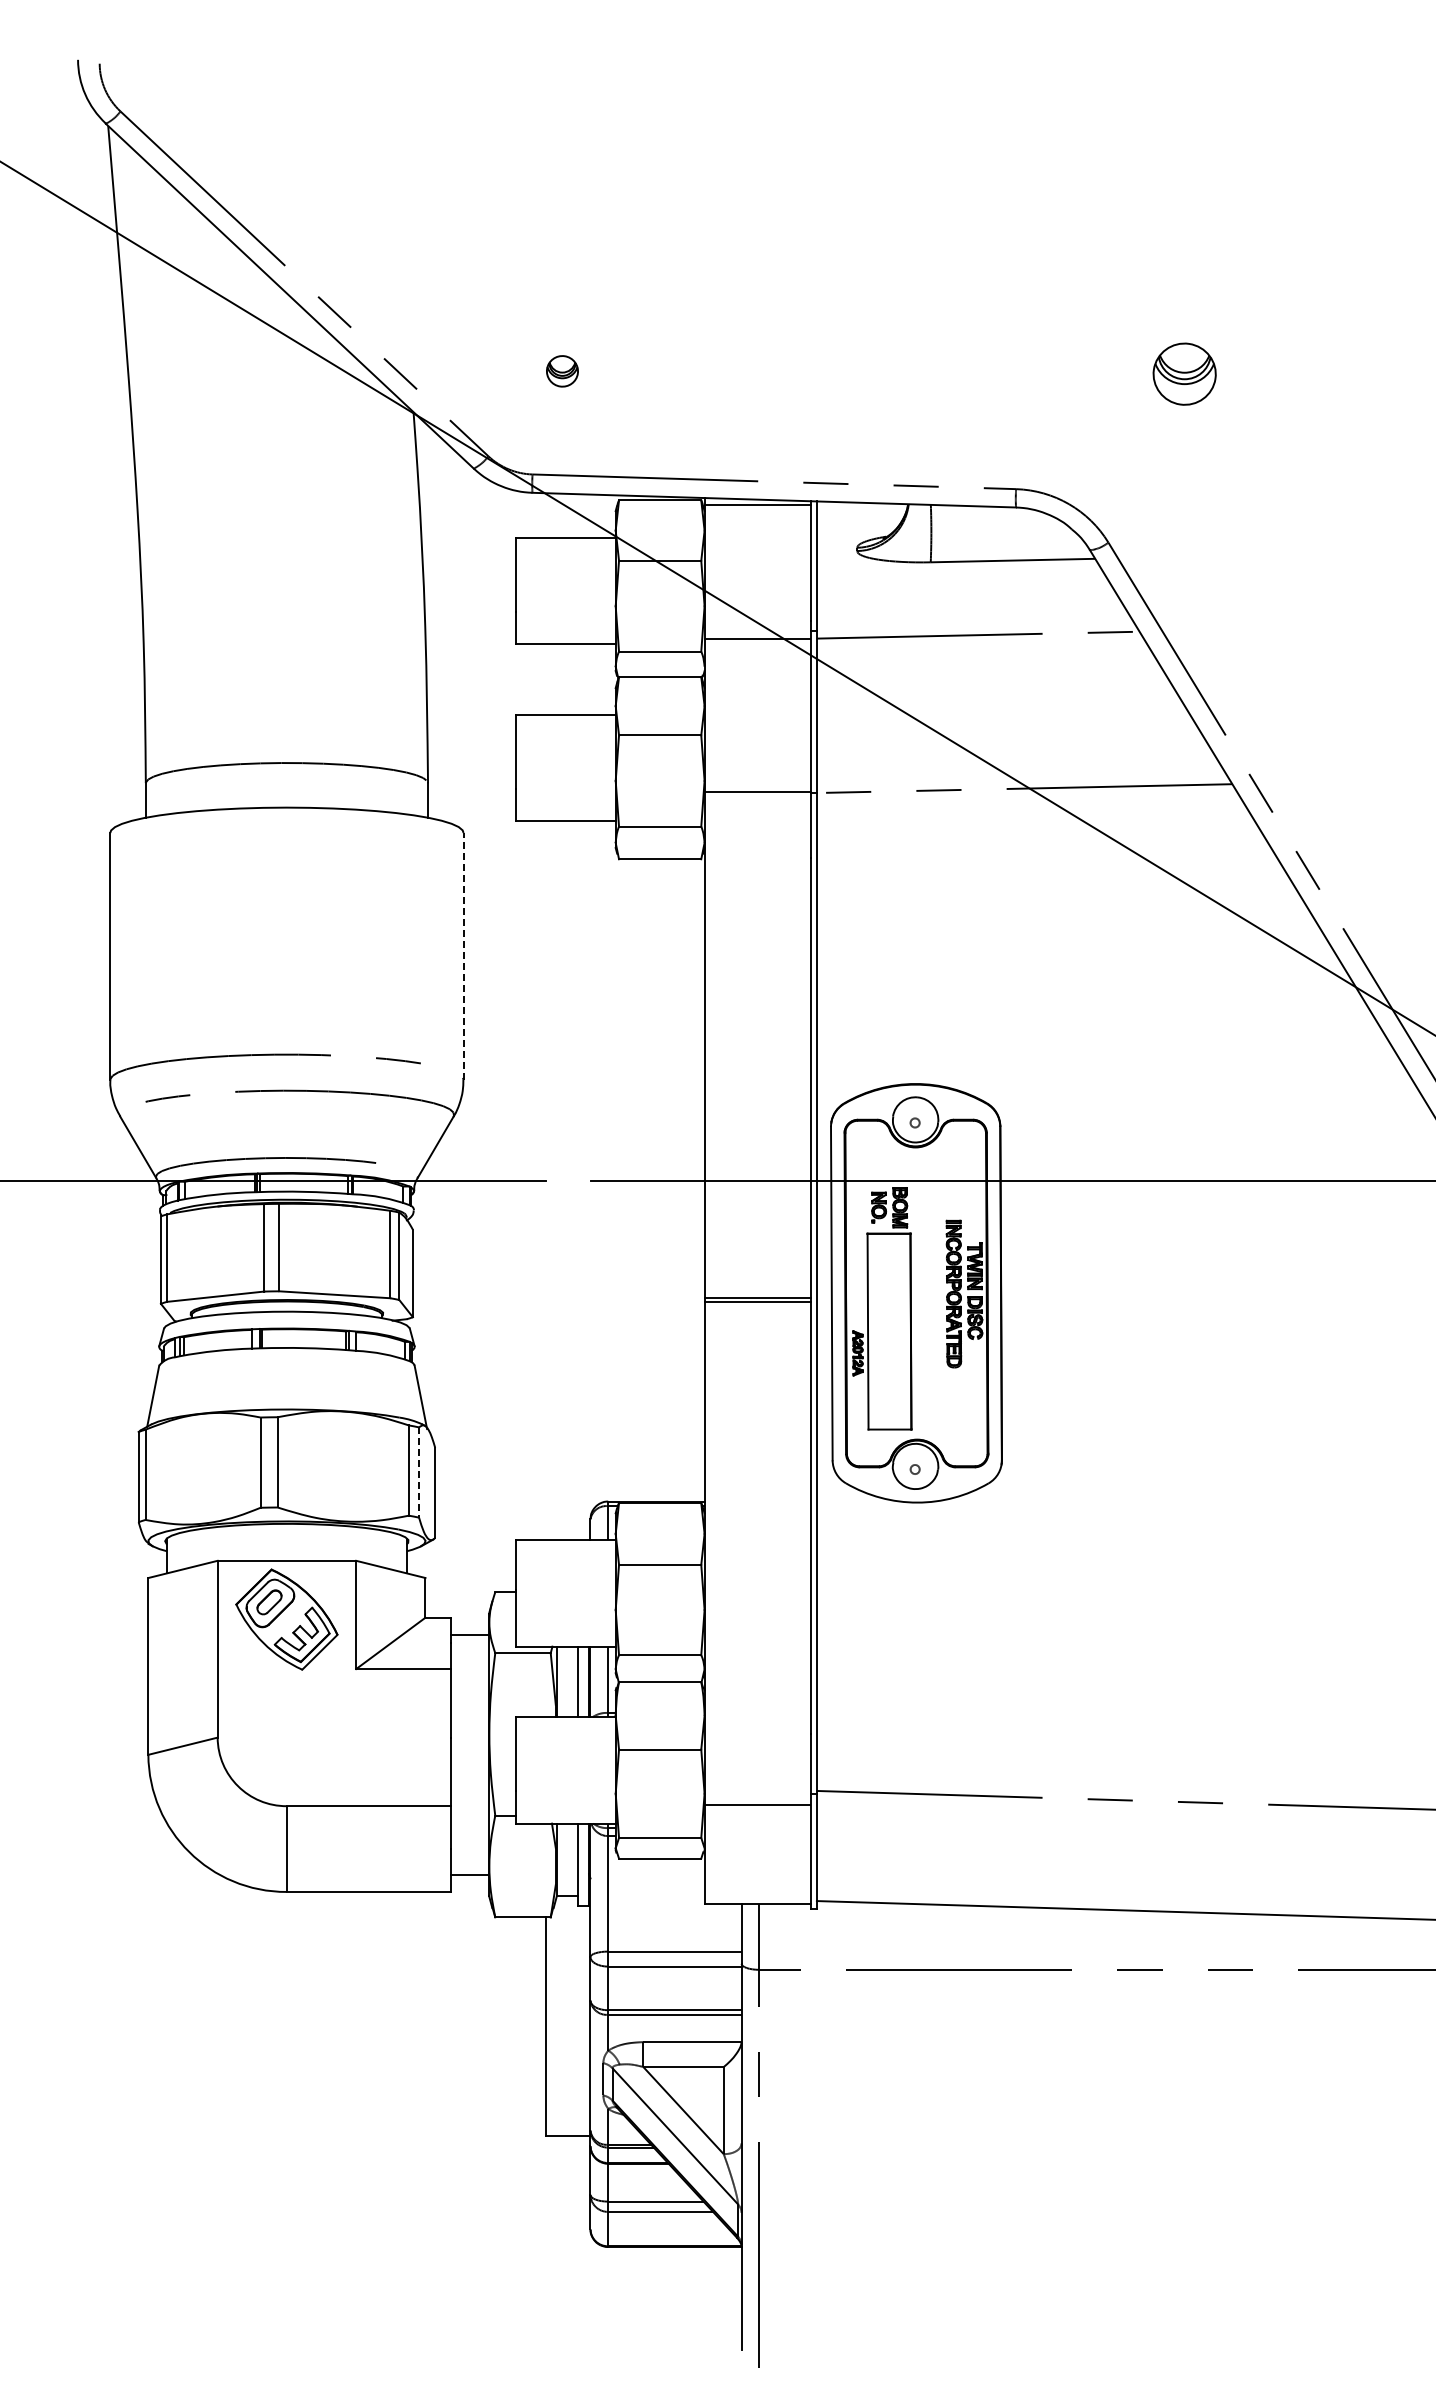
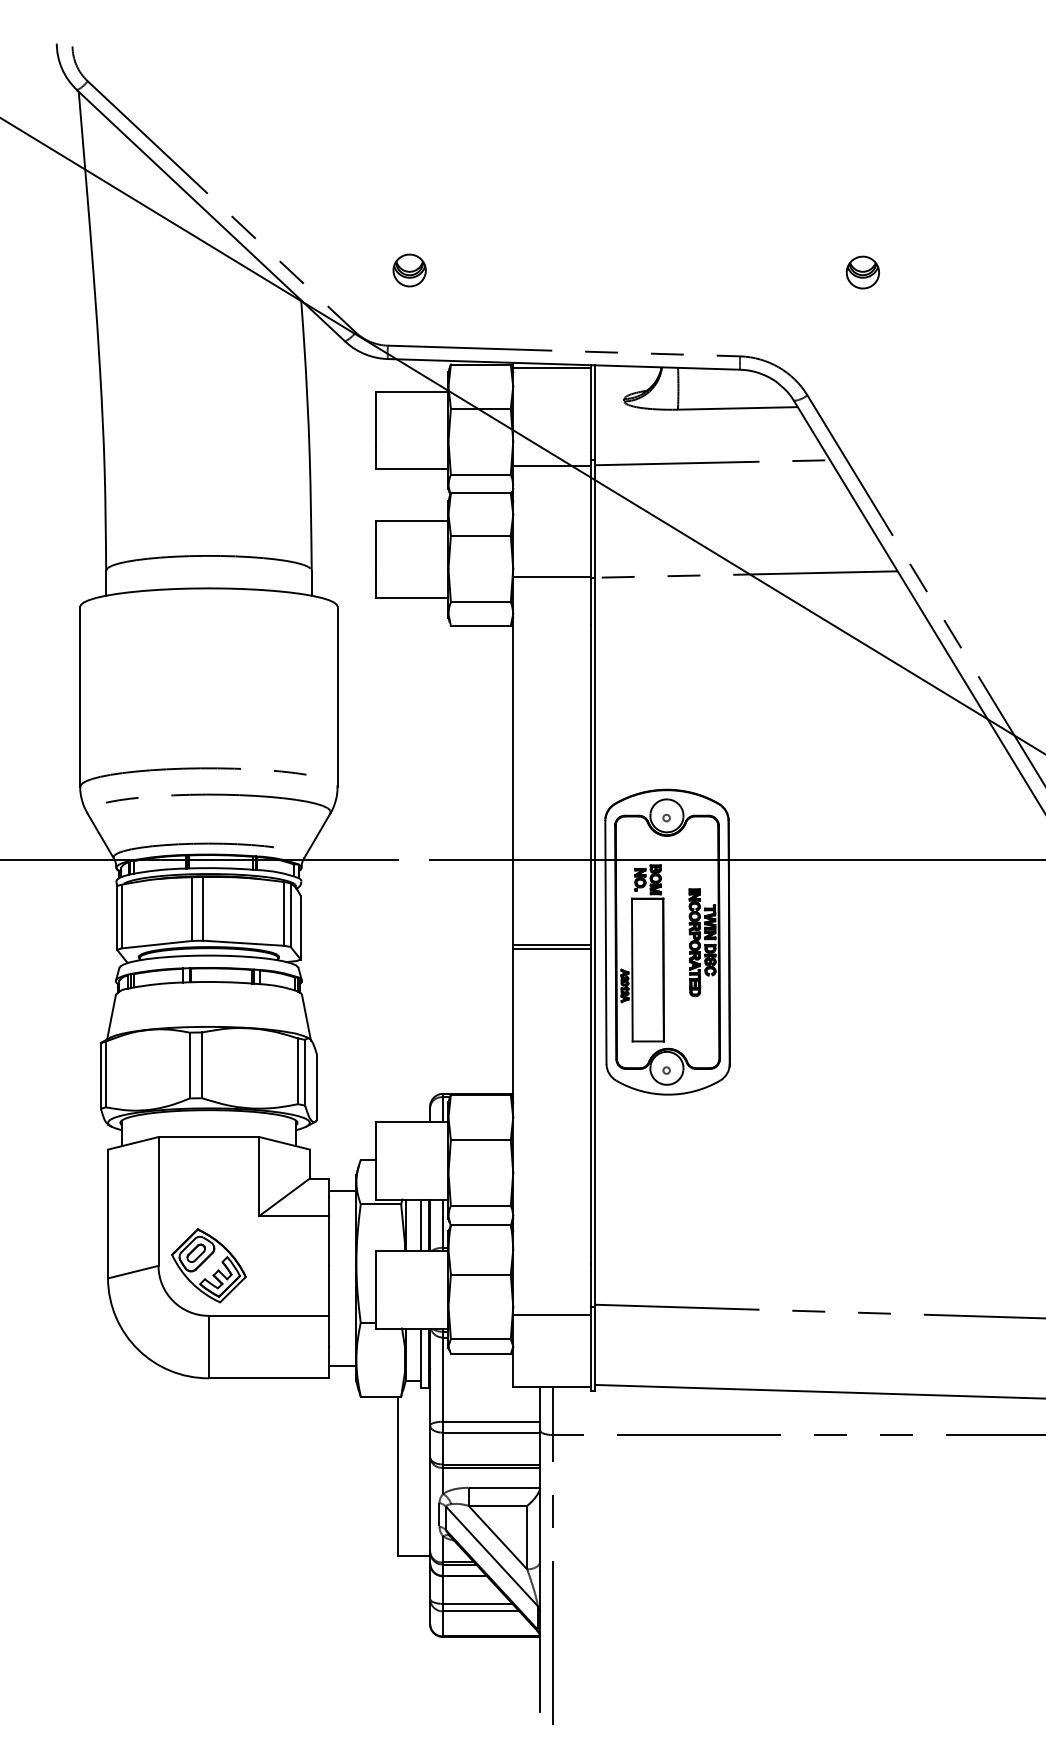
part: (562, 371) -> (409, 270), size x1.43
part: (1184, 373) -> (862, 272), size x0.71
line: (463, 955) -> (337, 696), dashed -> solid
line: (419, 1473) -> (305, 1073), dashed -> solid
part: (286, 1619) -> (208, 1265), moved

